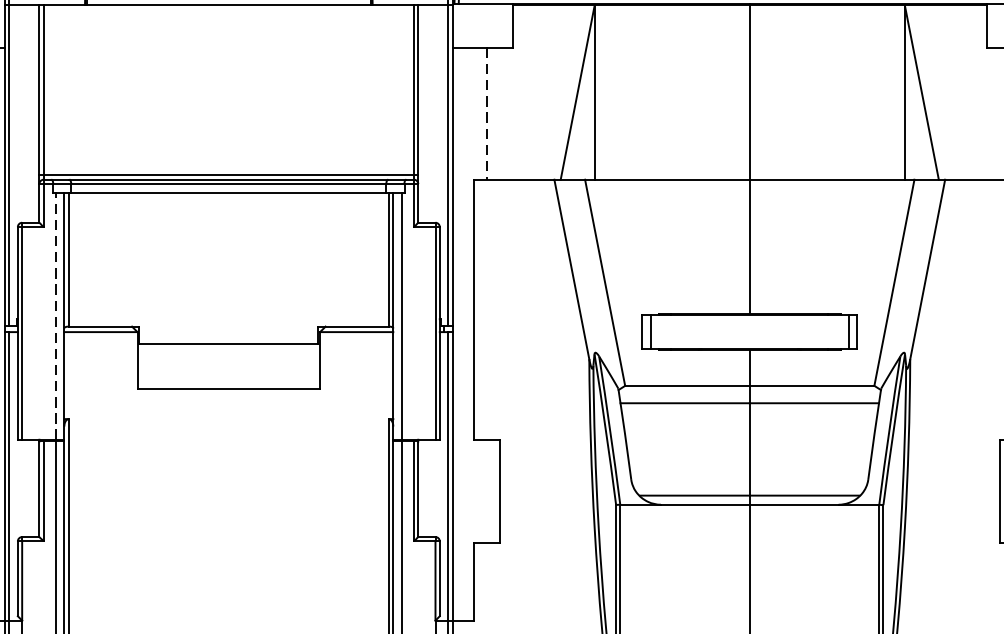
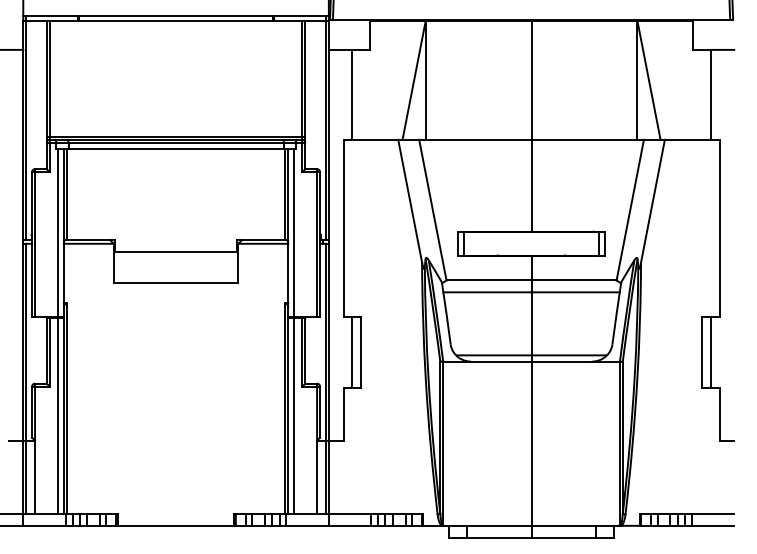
line: (487, 113) -> (352, 94), dashed -> solid
line: (55, 315) -> (57, 232), dashed -> solid
line: (487, 491) -> (352, 352), added

